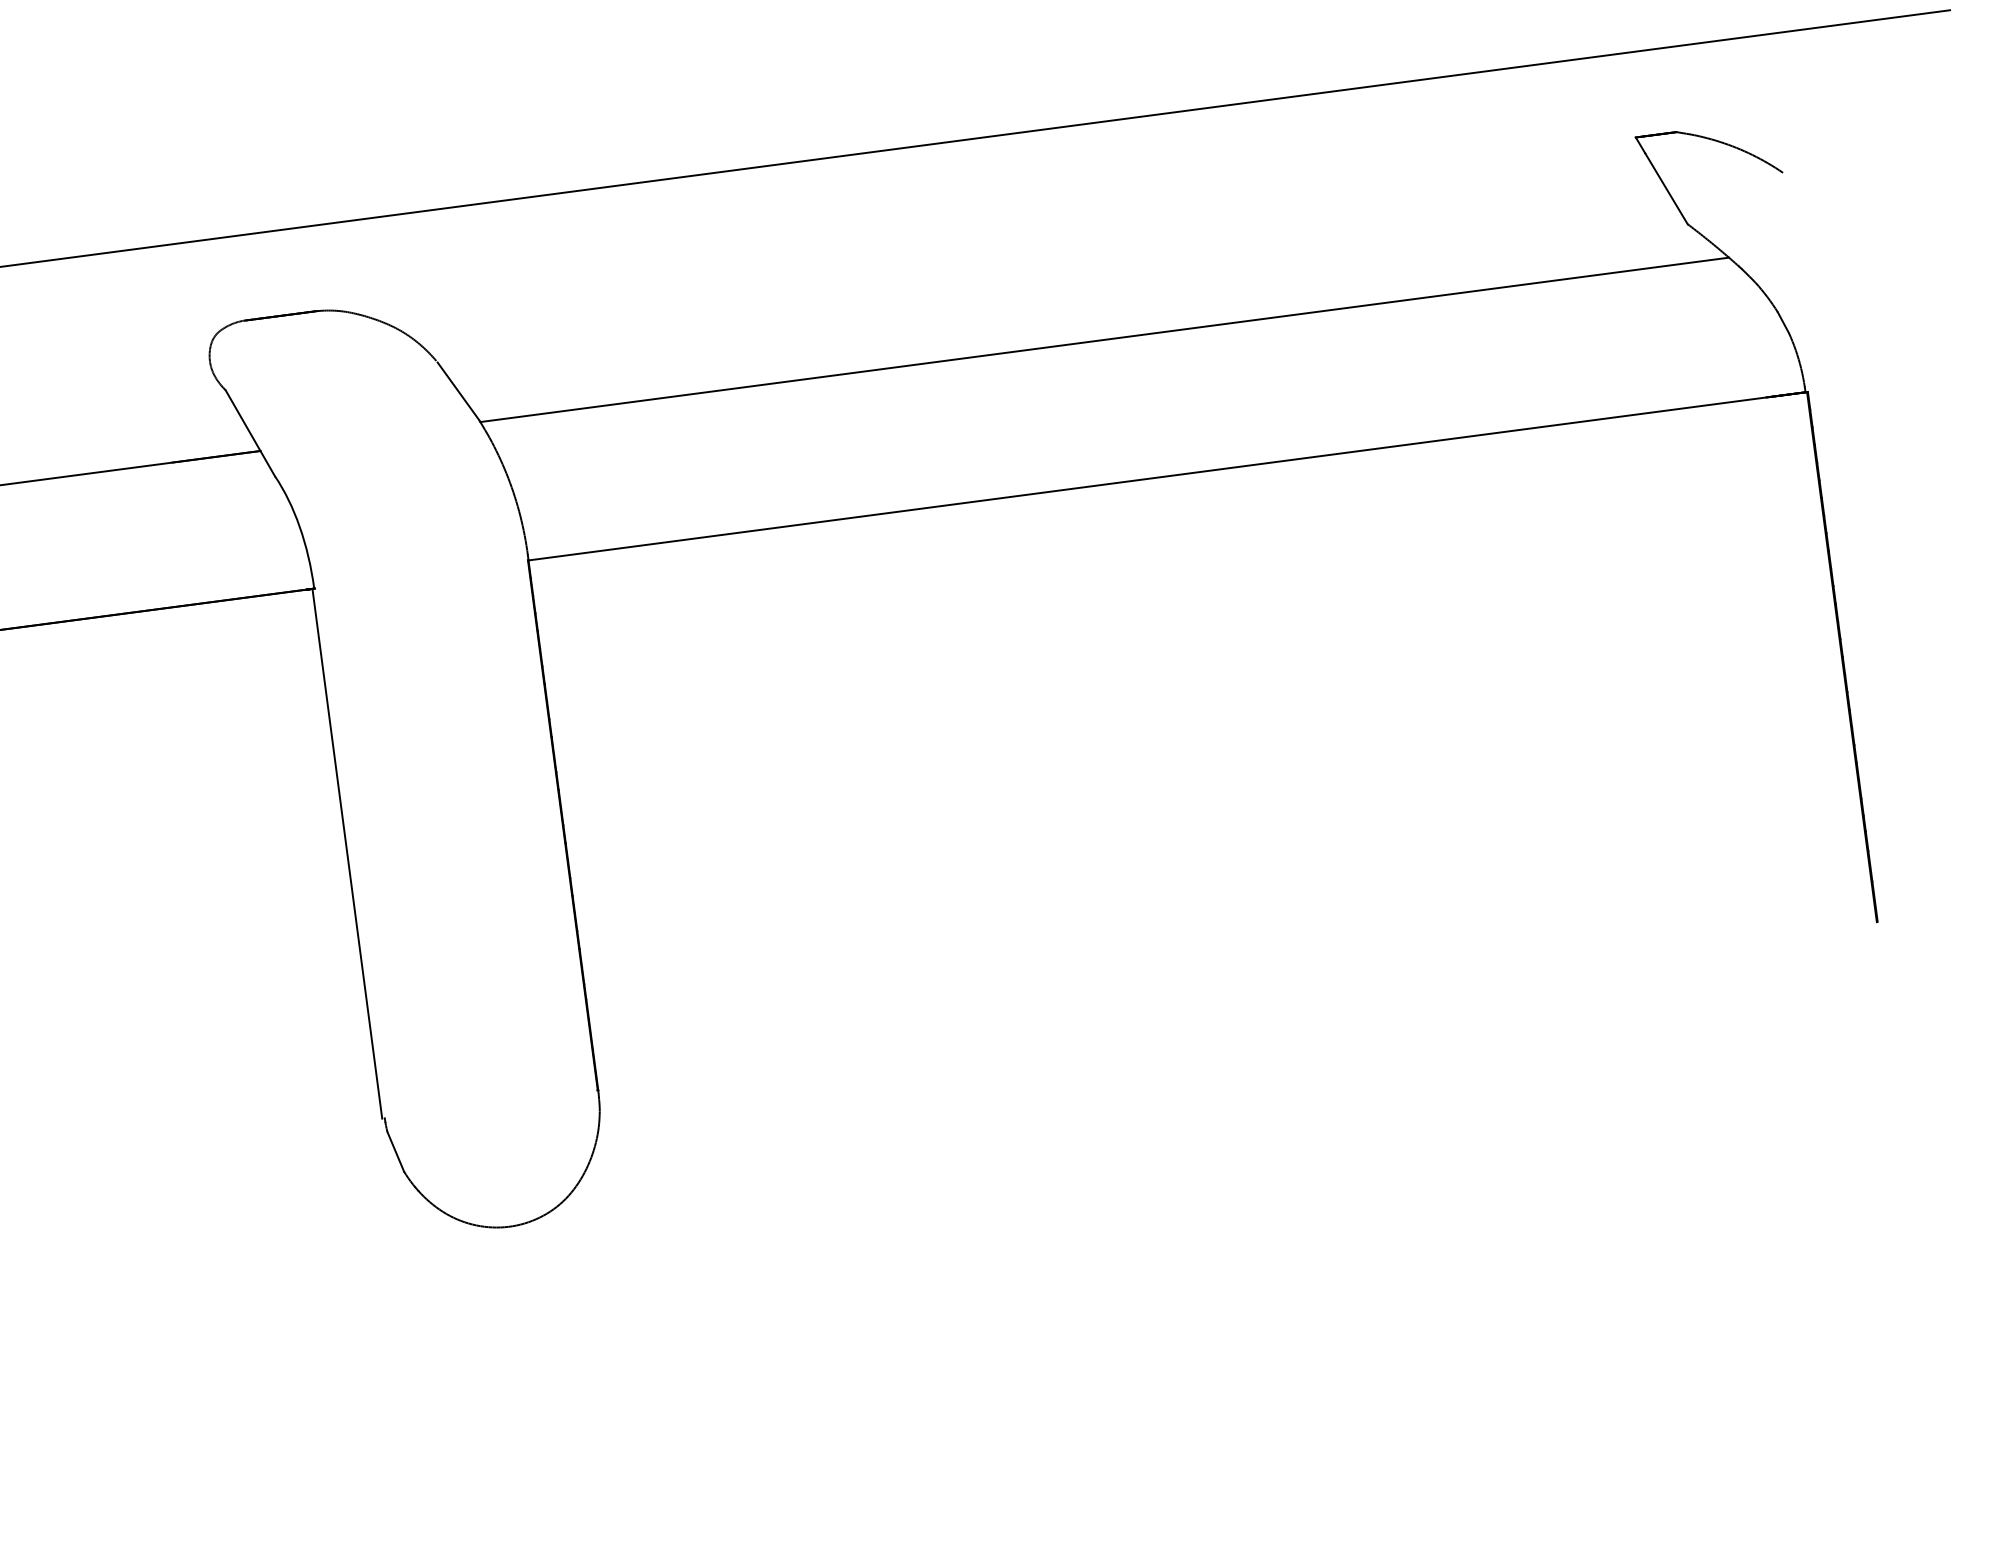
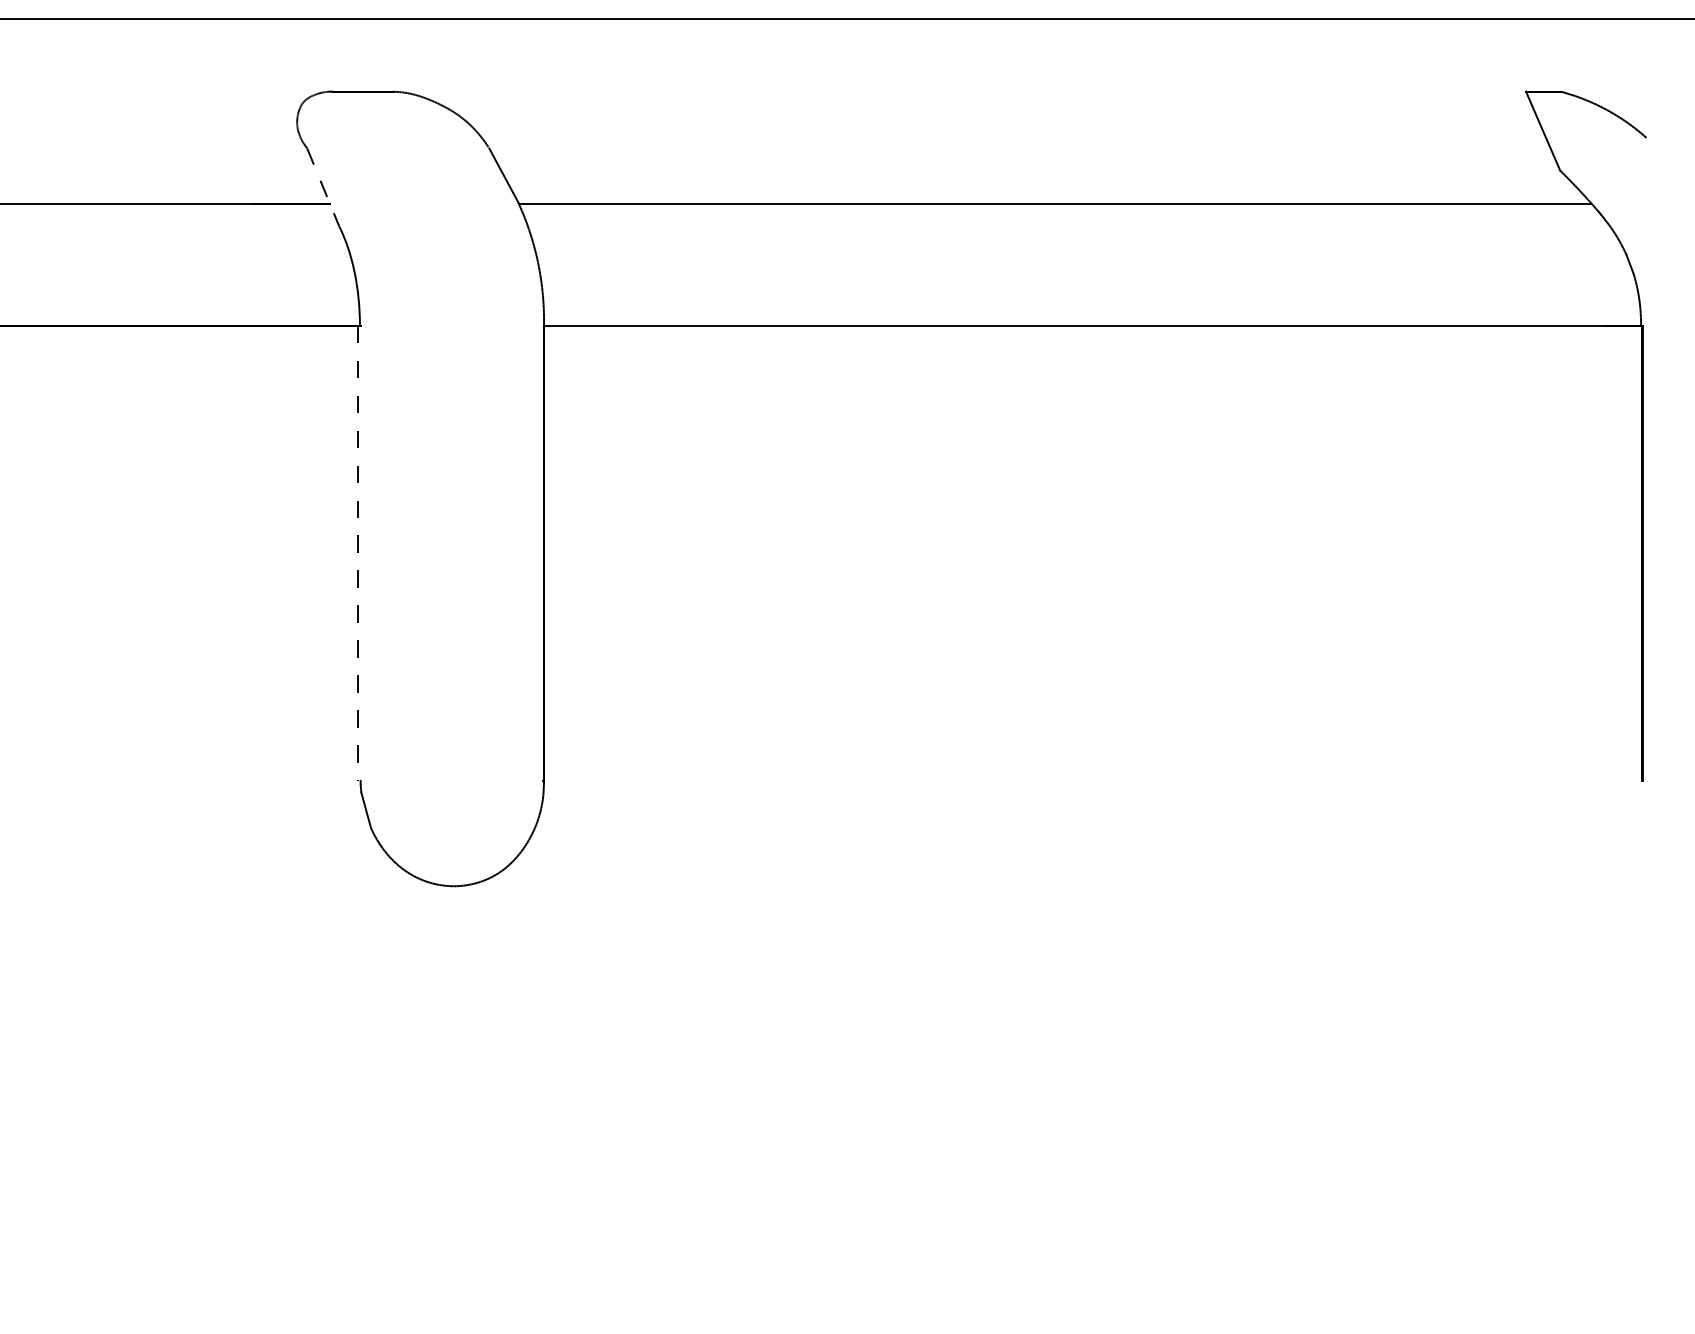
line: (250, 433) -> (323, 187), solid -> dashed
line: (347, 854) -> (358, 553), solid -> dashed

